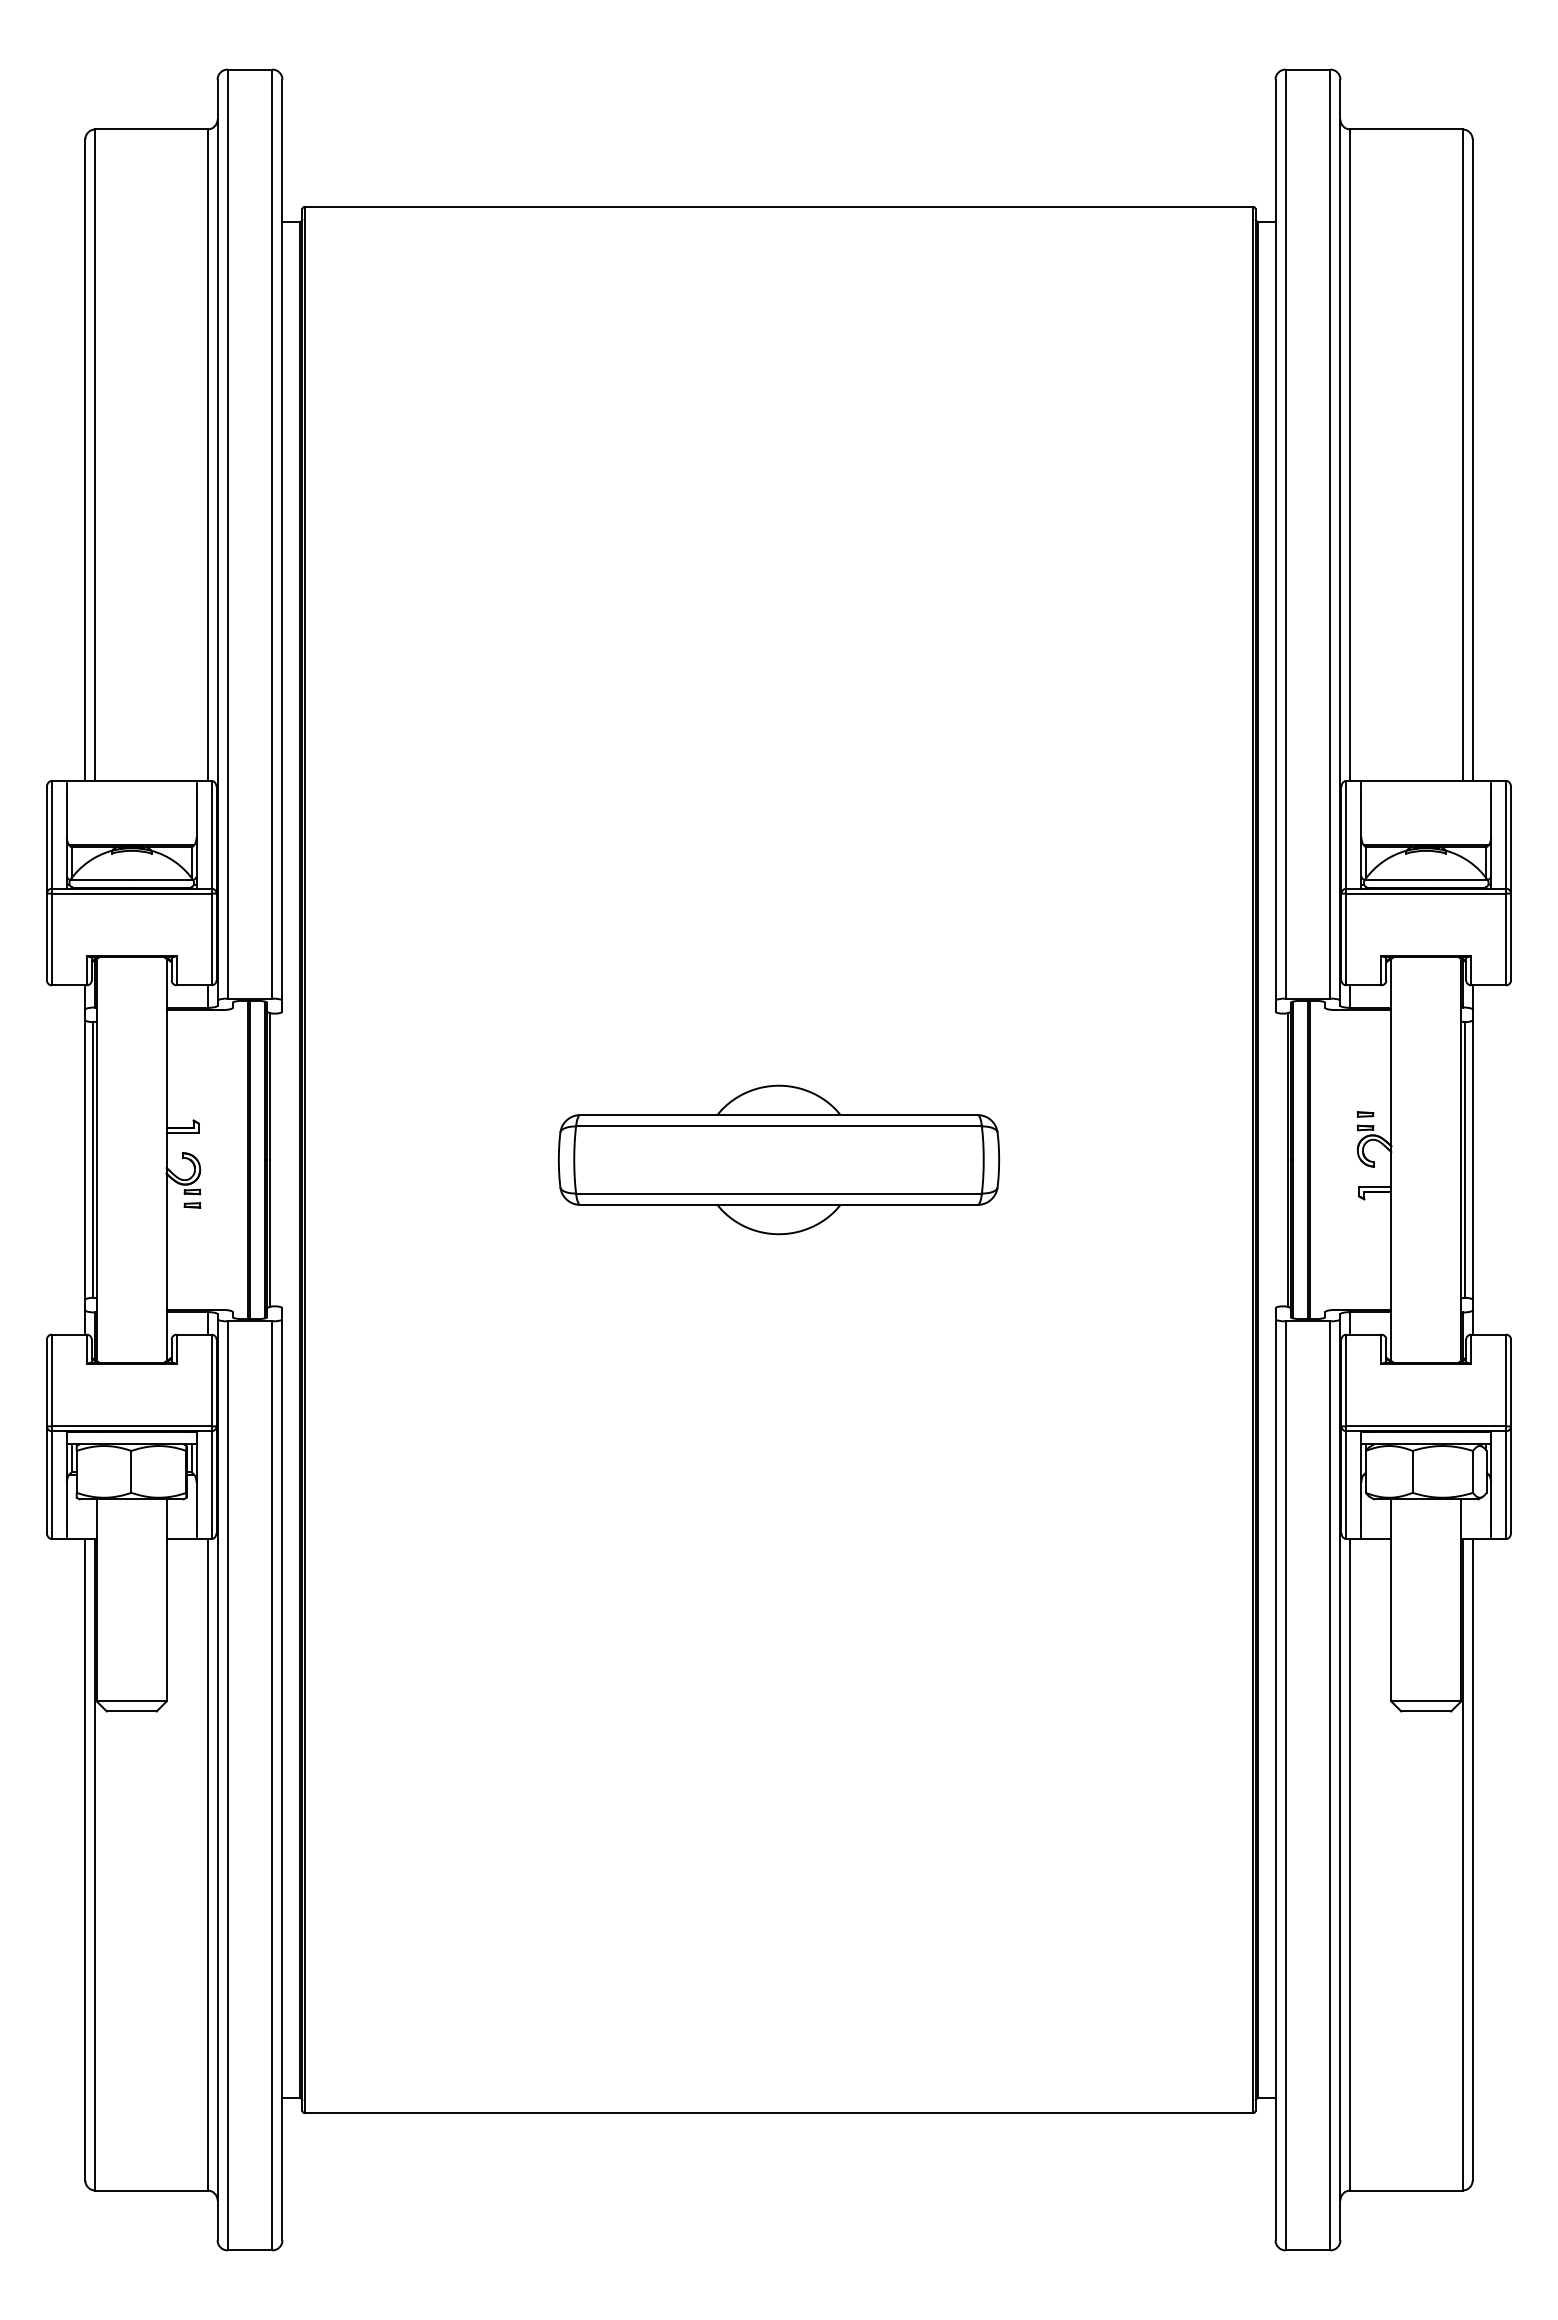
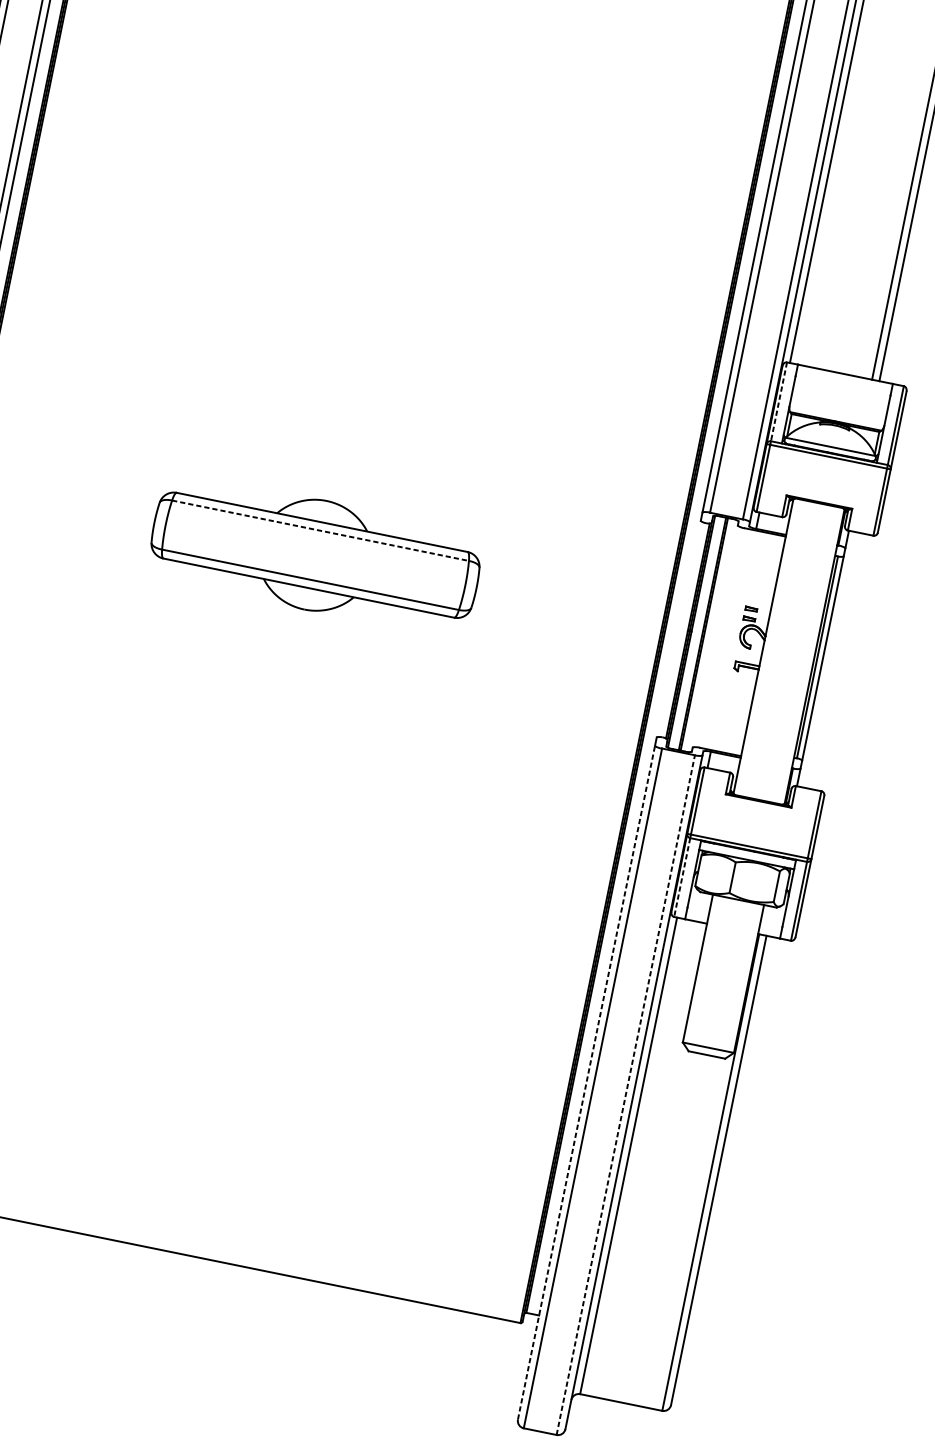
line: (1346, 834) -> (779, 401), solid -> dashed
line: (779, 1126) -> (320, 530), solid -> dashed
line: (1346, 1485) -> (682, 877), solid -> dashed
line: (1275, 1779) -> (586, 1082), solid -> dashed
line: (1330, 1785) -> (625, 1094), solid -> dashed

